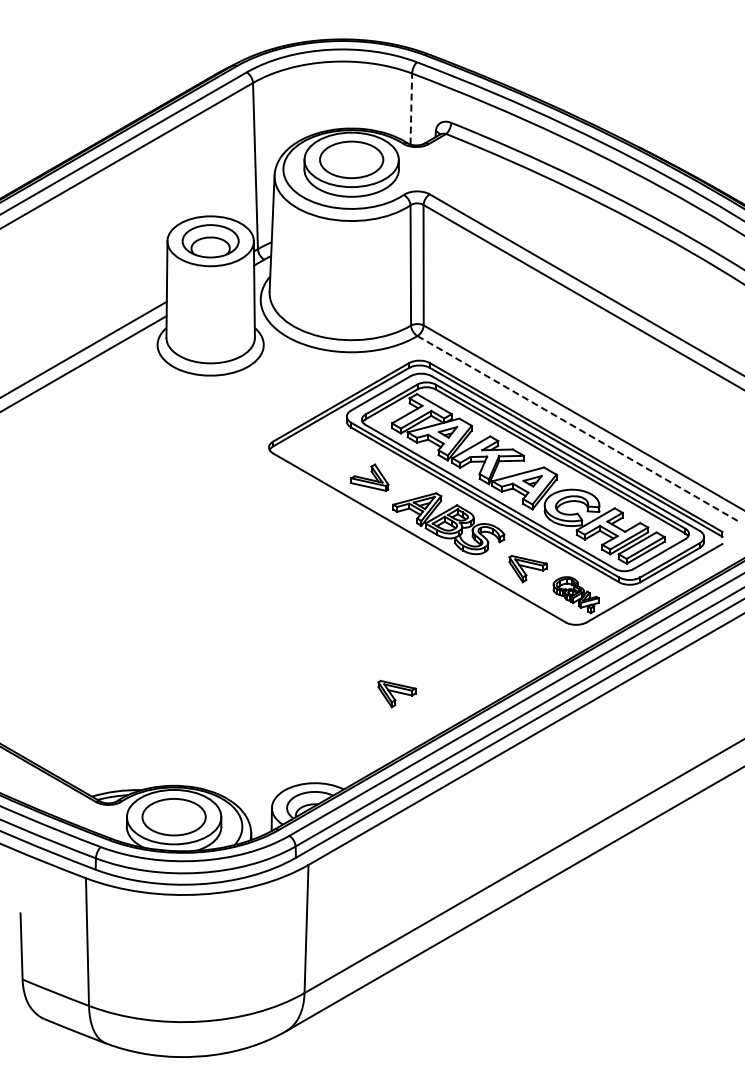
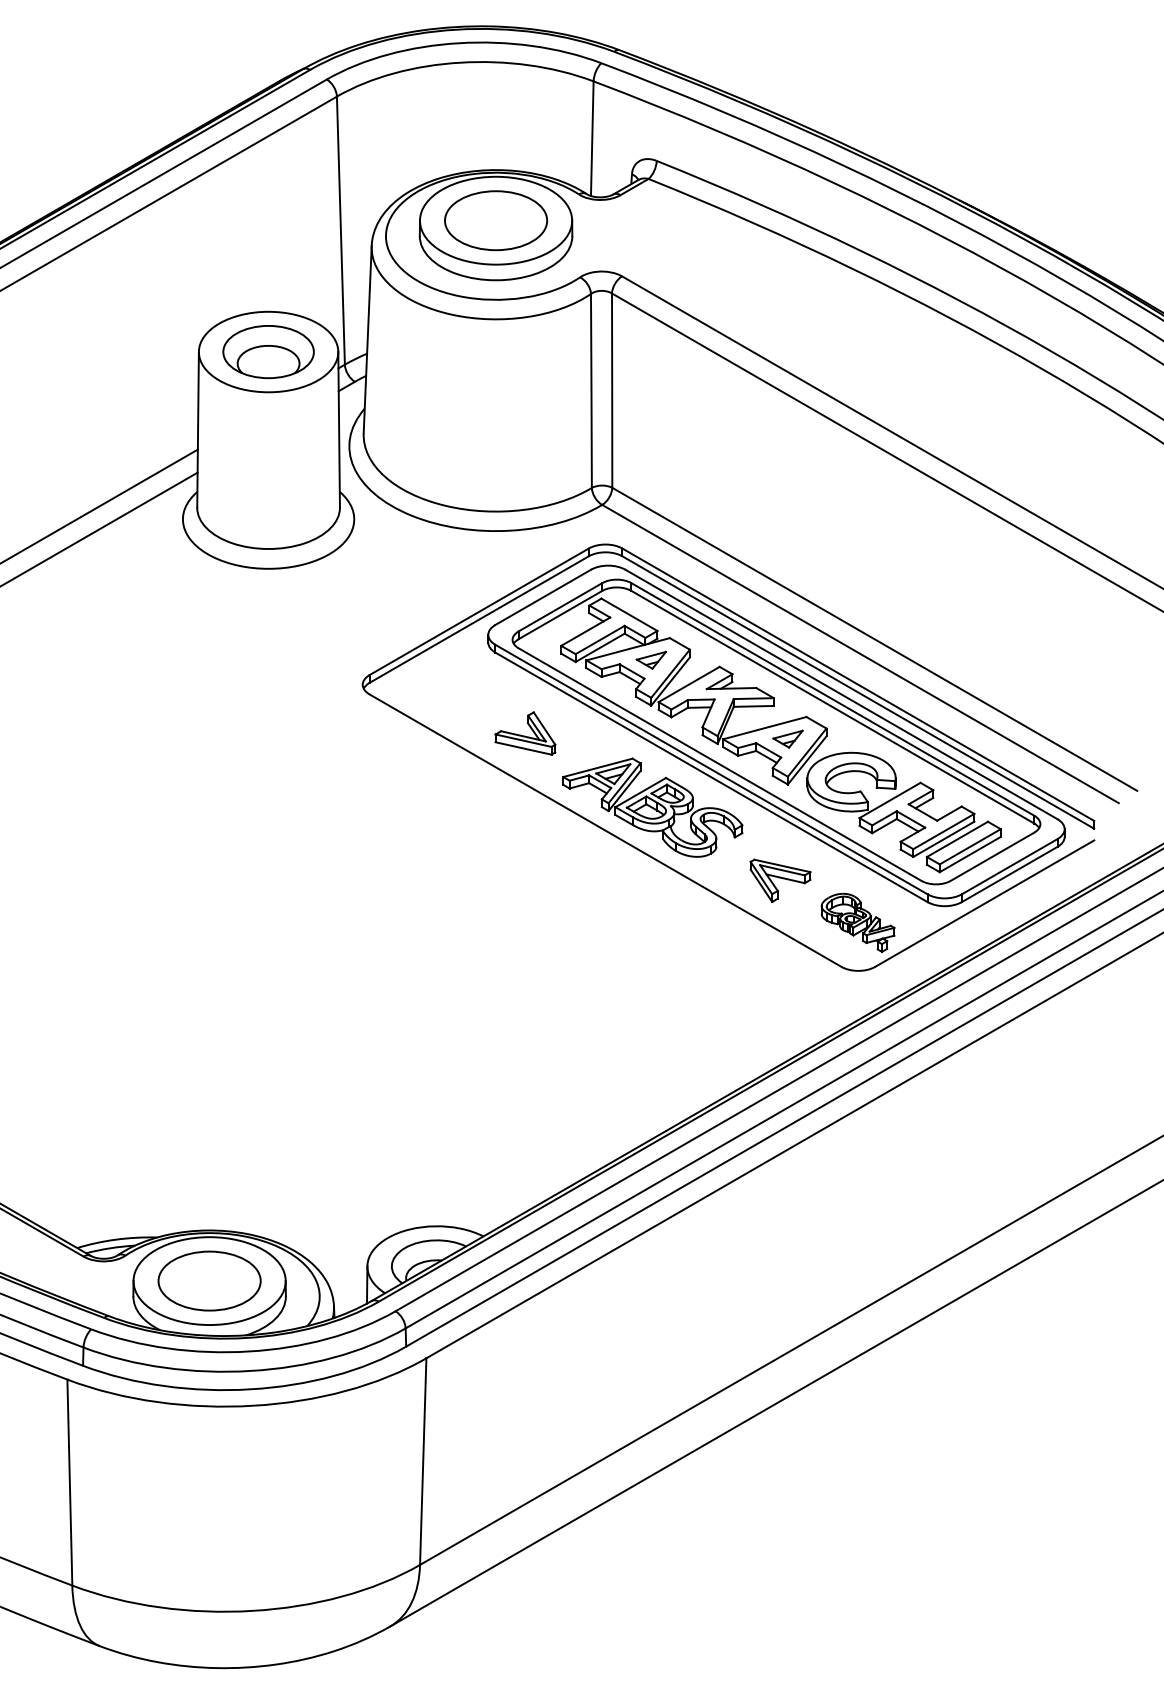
line: (411, 109) -> (592, 139), dashed -> solid
line: (577, 428) -> (860, 654), dashed -> solid
part: (396, 694) -> (568, 1083), removed

